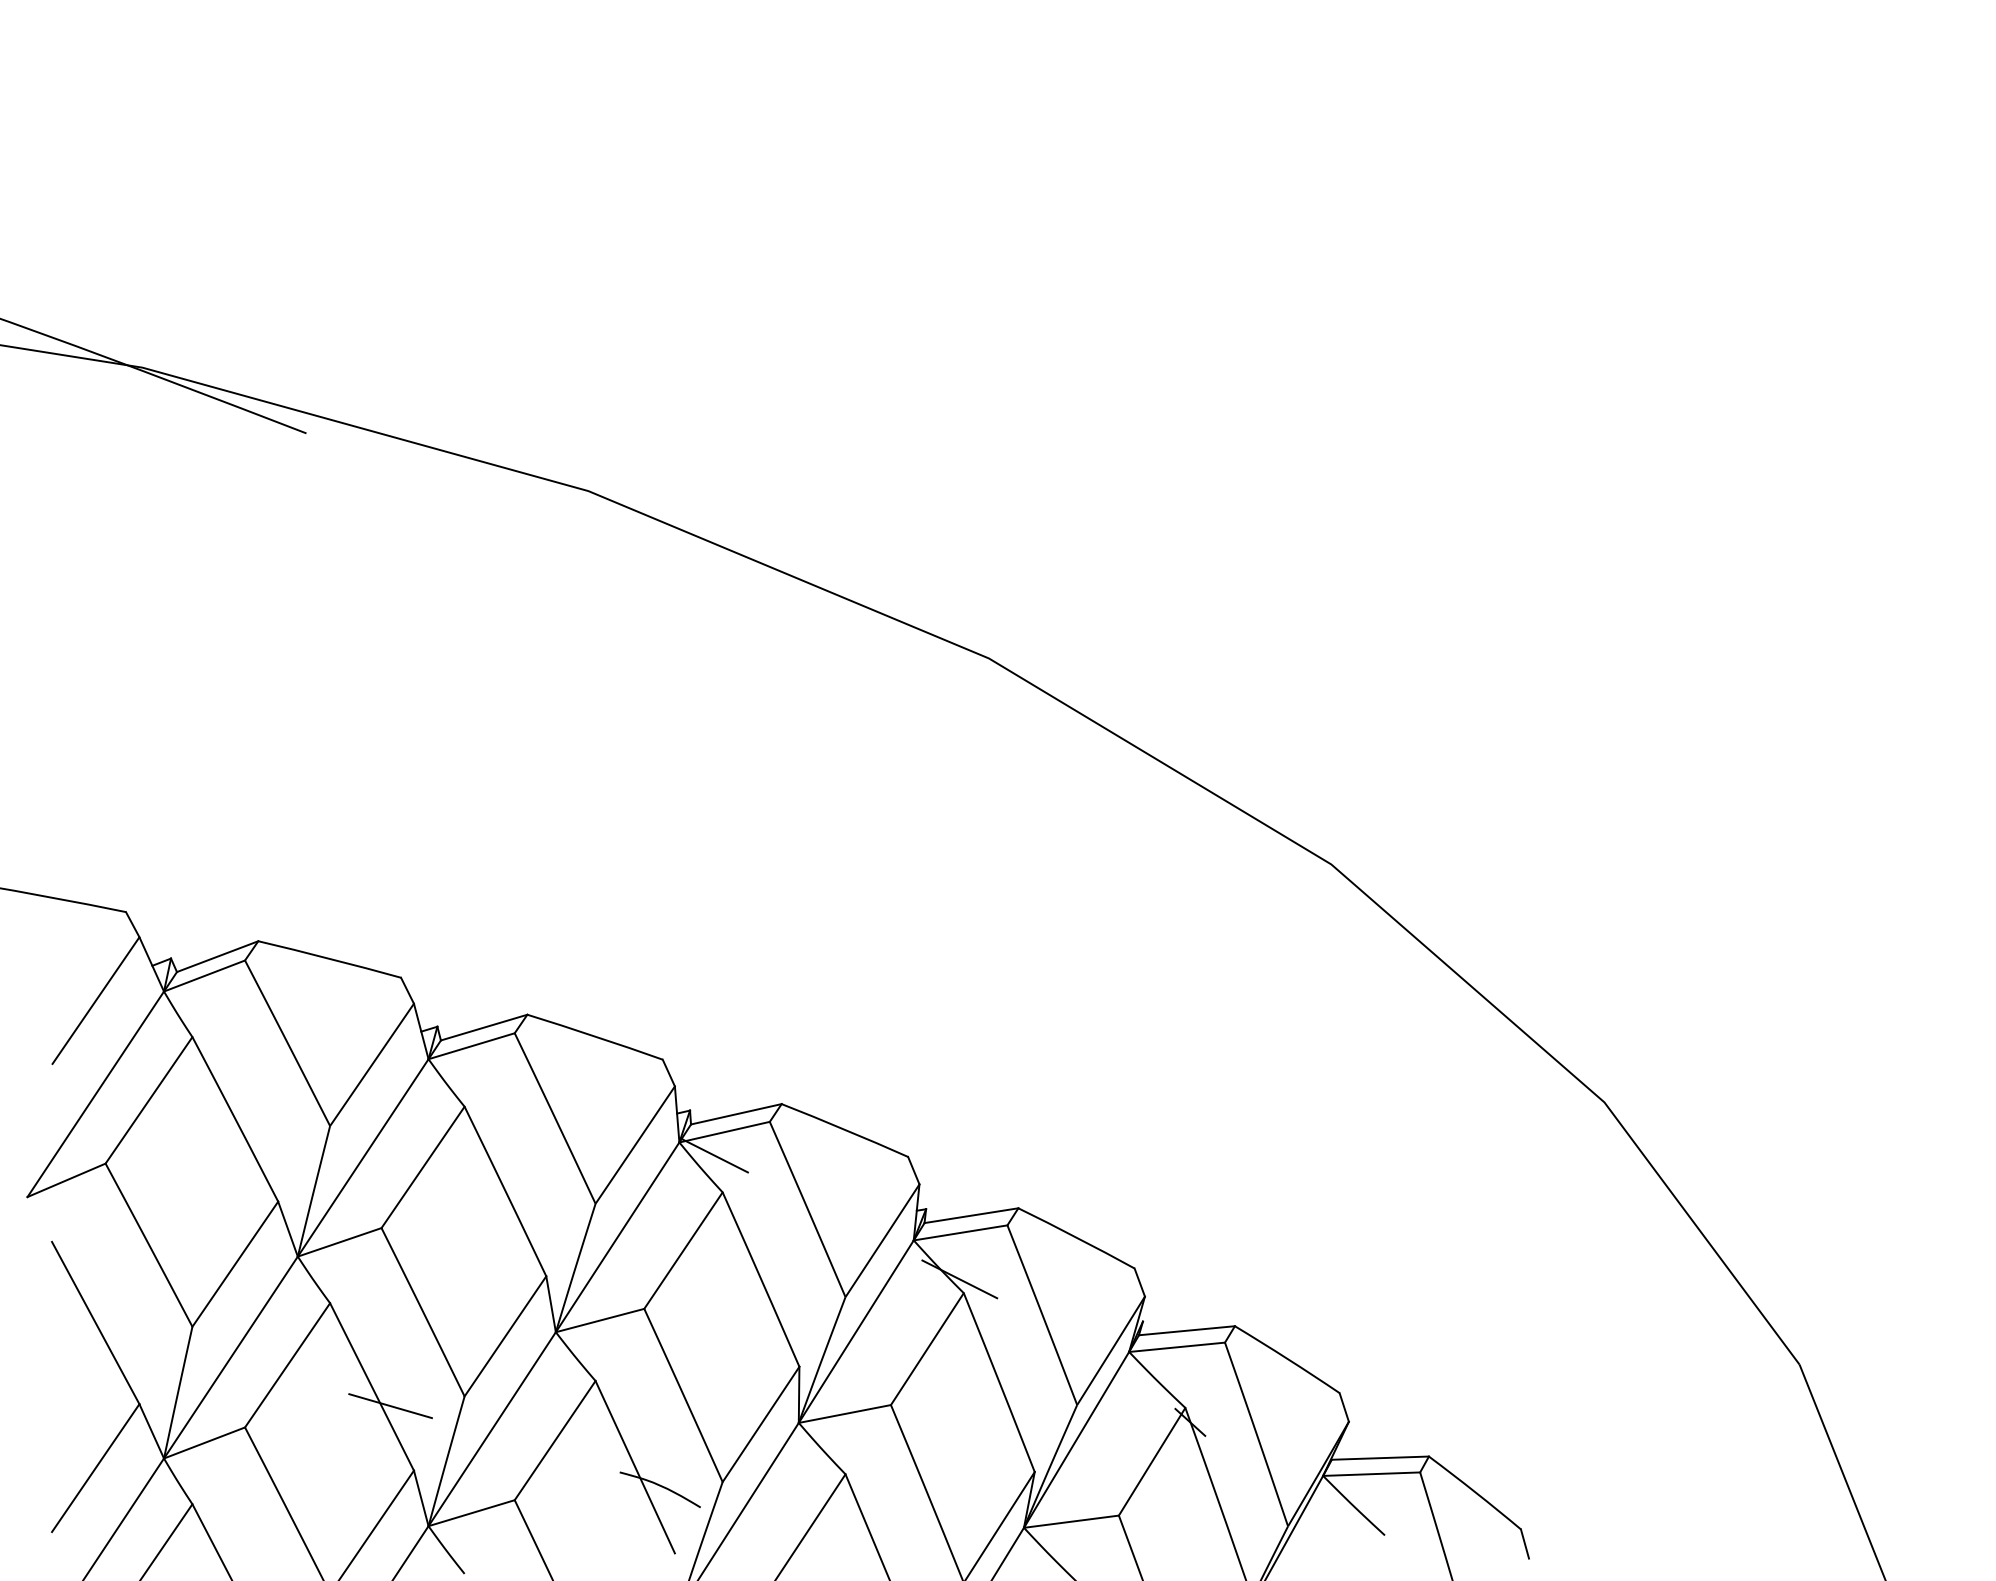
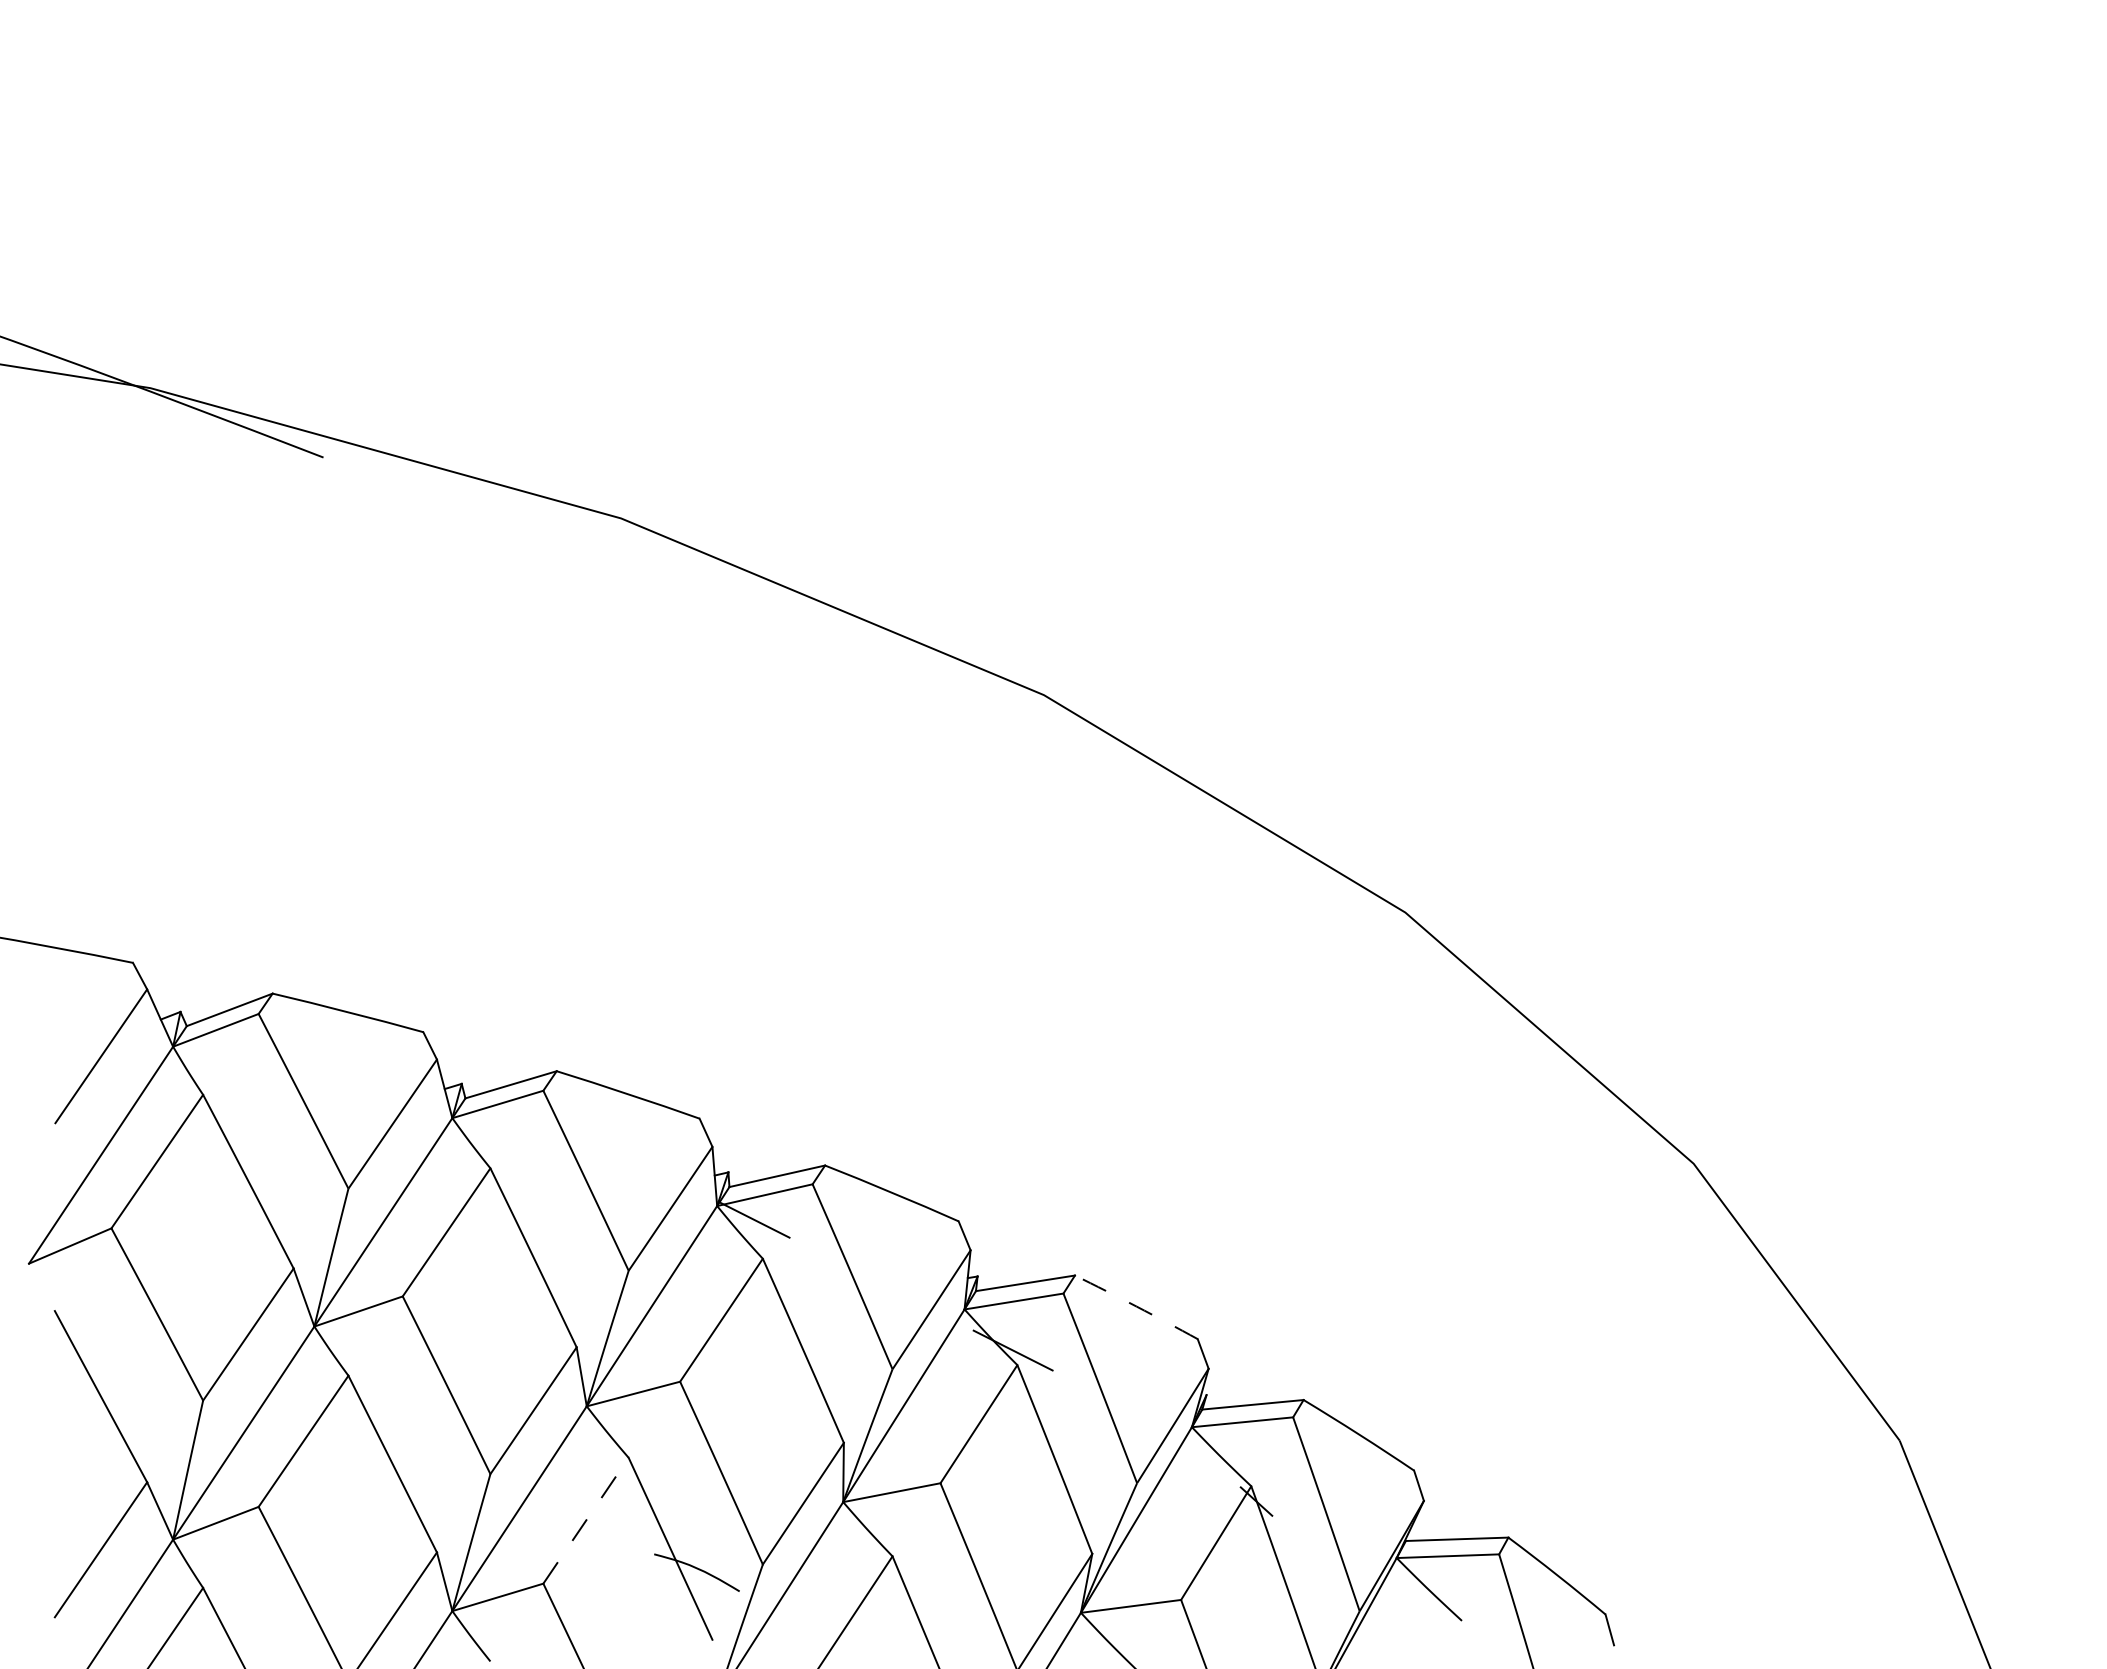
arc: (1076, 1237) -> (1136, 1306), solid -> dashed
line: (389, 1405) -> (411, 1483), removed
line: (555, 1440) -> (586, 1520), solid -> dashed

